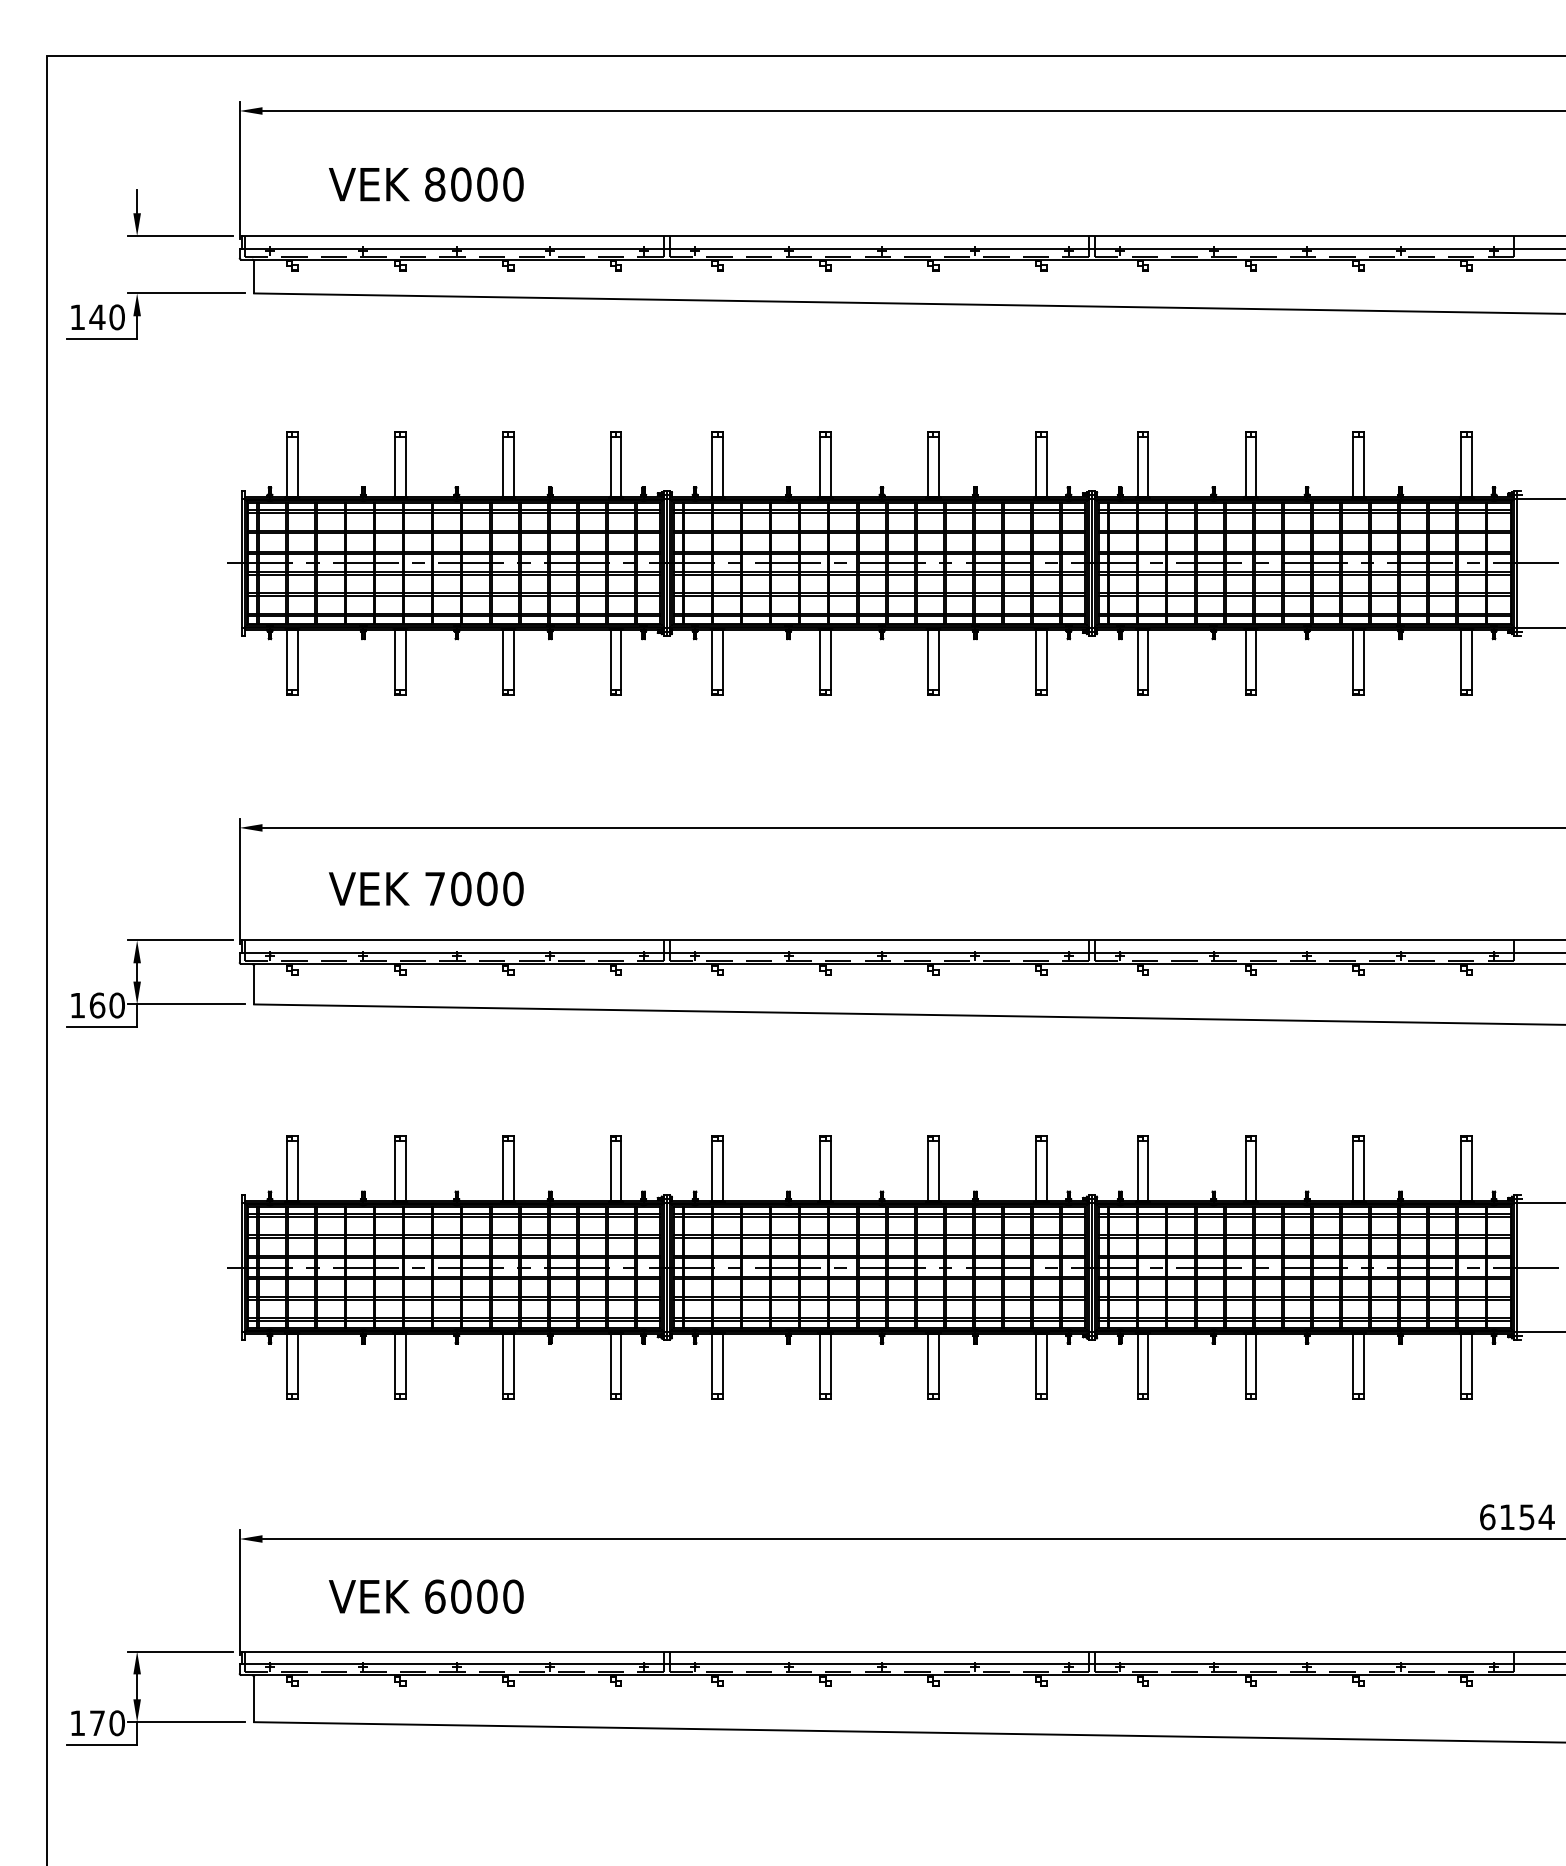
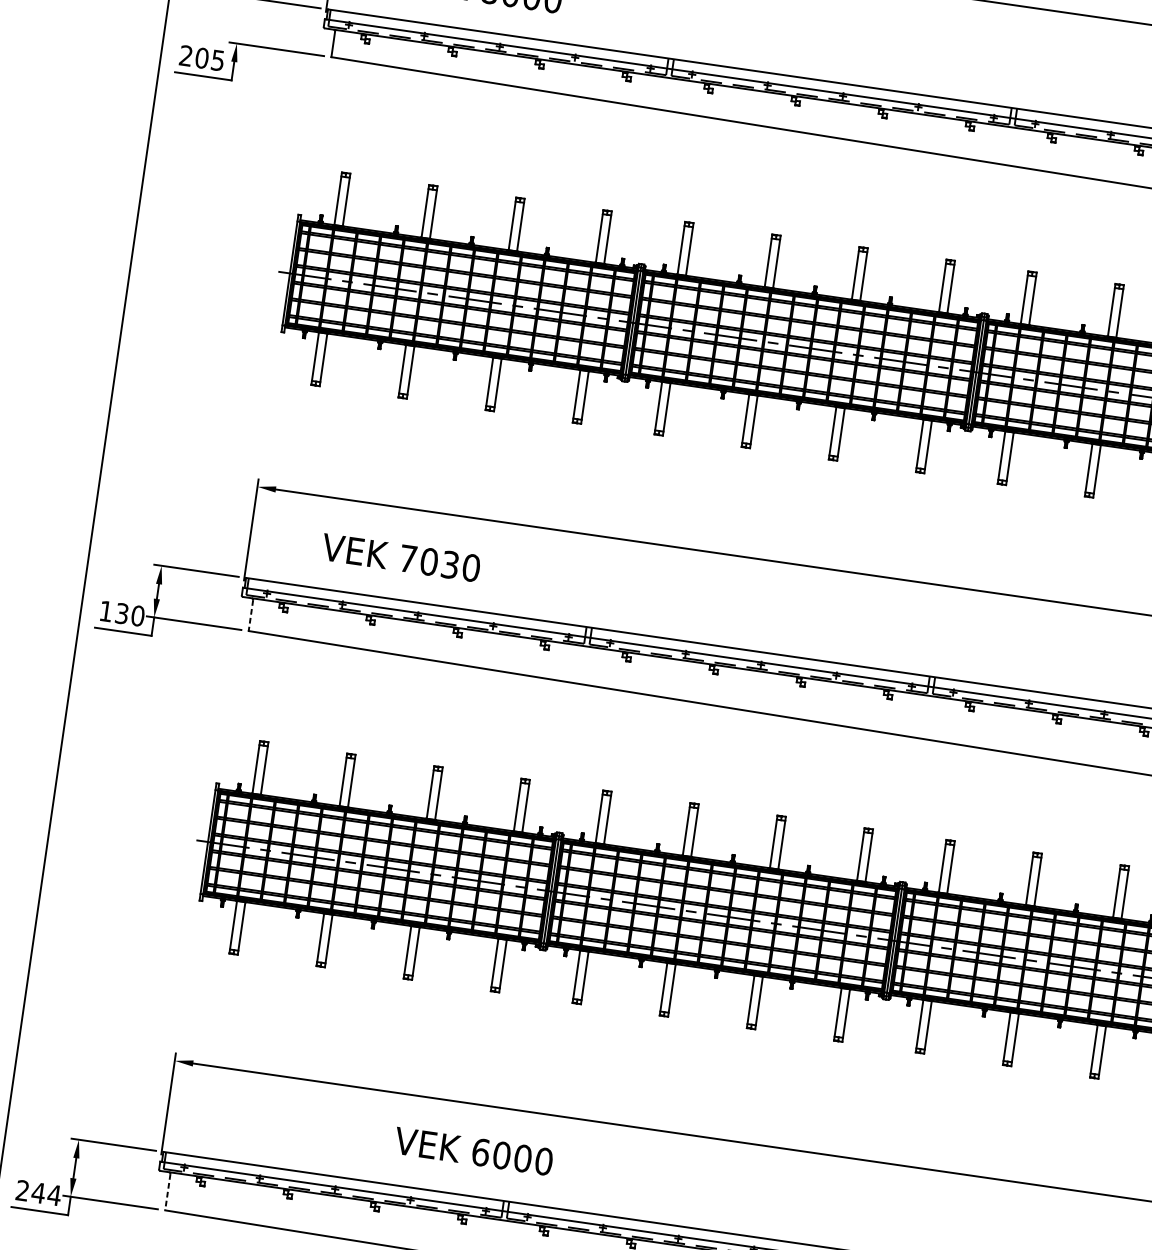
text: (97, 317) -> (202, 58), 140 -> 205
text: (487, 888) -> (450, 564), 7000 -> 7030
line: (254, 985) -> (251, 615), solid -> dashed
text: (97, 1005) -> (122, 613), 160 -> 130
text: (426, 1596) -> (473, 1151), moved
line: (254, 1700) -> (167, 1192), solid -> dashed
text: (97, 1723) -> (38, 1193), 170 -> 244

